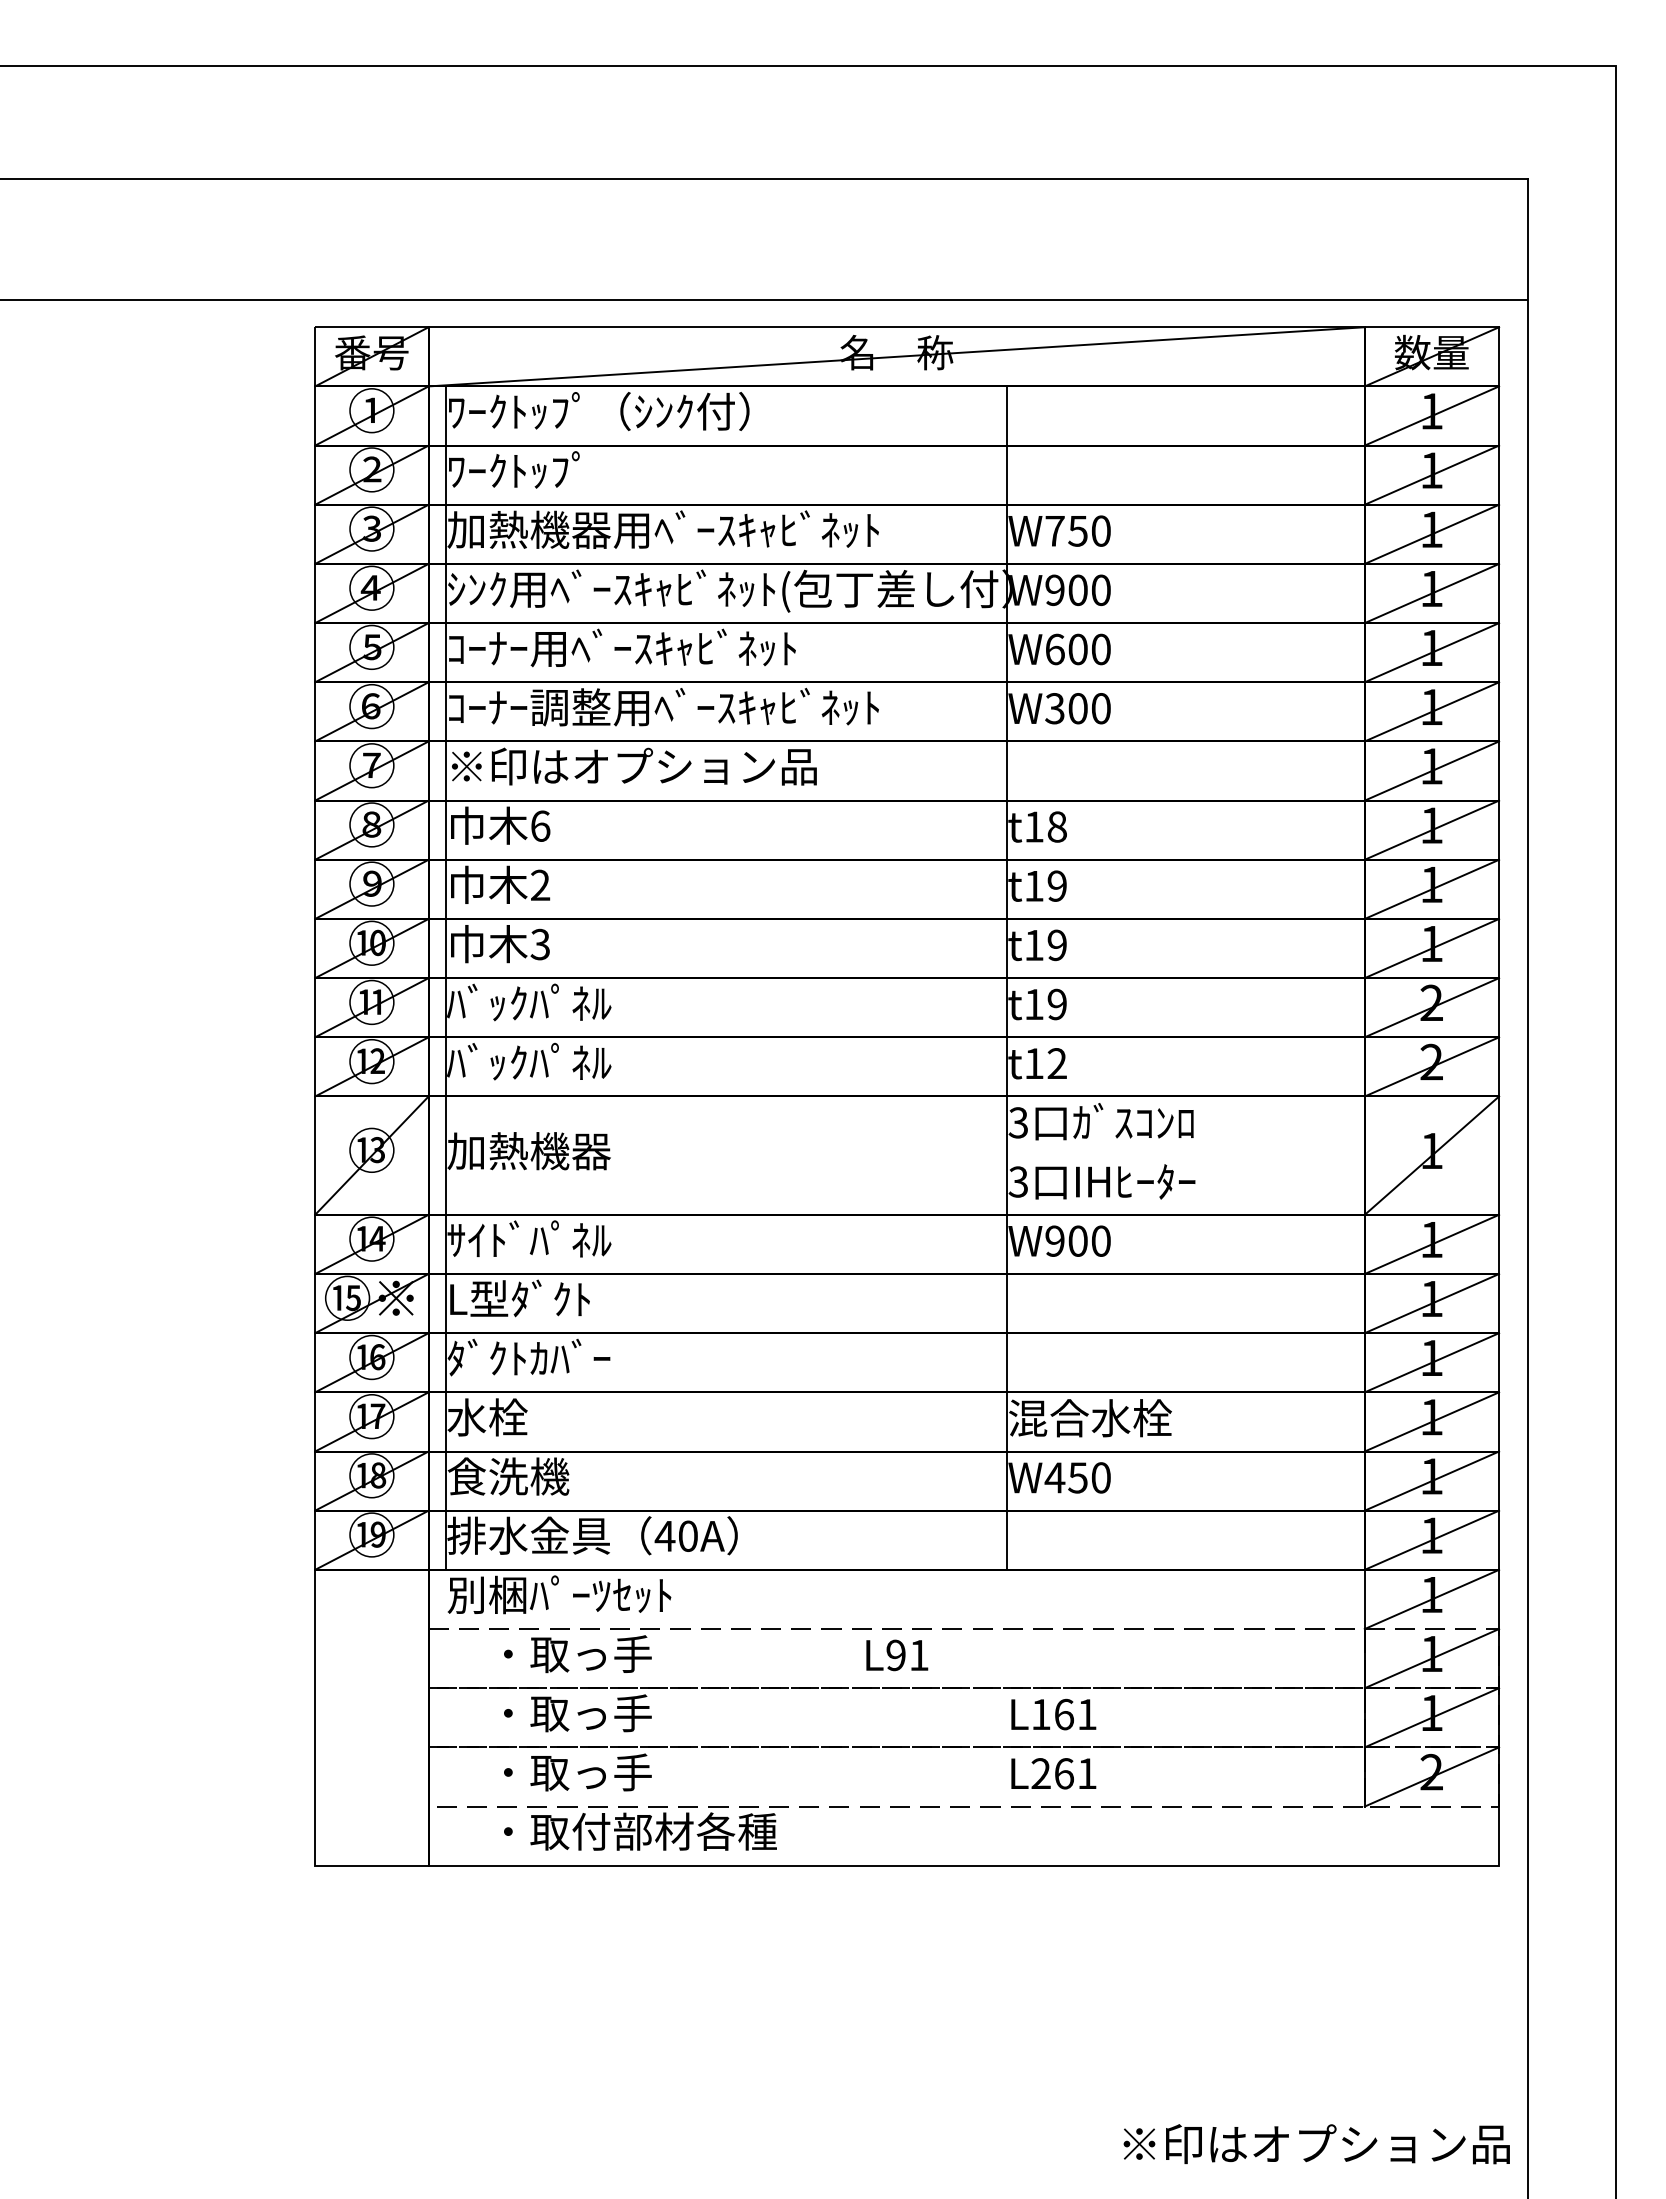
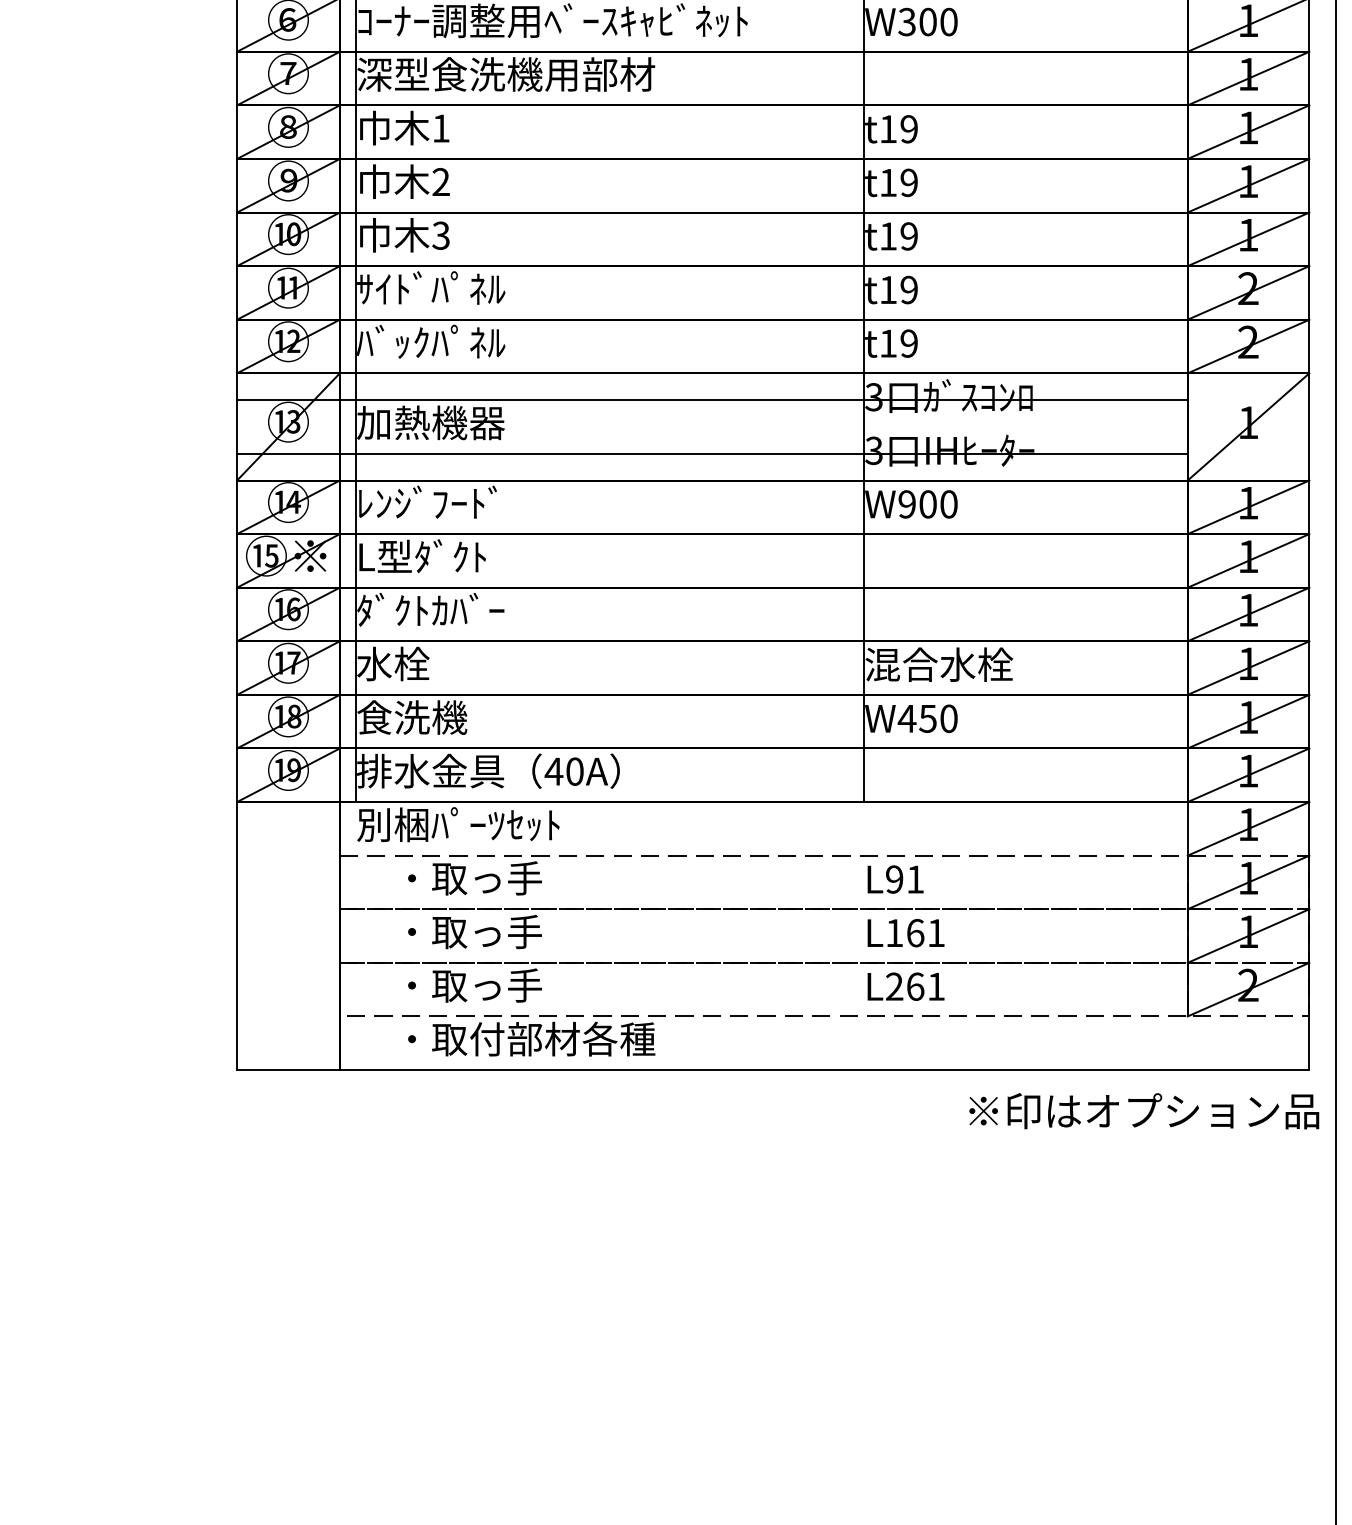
text: (631, 766) -> (523, 74), ※印はオプション品 -> 深型食洗機用部材
text: (540, 825) -> (441, 127), 6 -> 1
text: (1056, 826) -> (908, 128), t18 -> t19
text: (486, 1002) -> (392, 288), ﾊﾞｯｸﾊﾟﾈﾙ -> ｻｲﾄﾞﾊﾟﾈﾙ
text: (1056, 1063) -> (908, 343), t12 -> t19
line: (839, 1126) -> (711, 400), added
line: (839, 1185) -> (711, 453), added
text: (529, 1238) -> (431, 501), ｻｲﾄﾞﾊﾟﾈﾙ -> ﾚﾝｼﾞﾌｰﾄﾞ
text: (897, 1655) -> (895, 879), moved
text: (1316, 2144) -> (1144, 1111), moved

